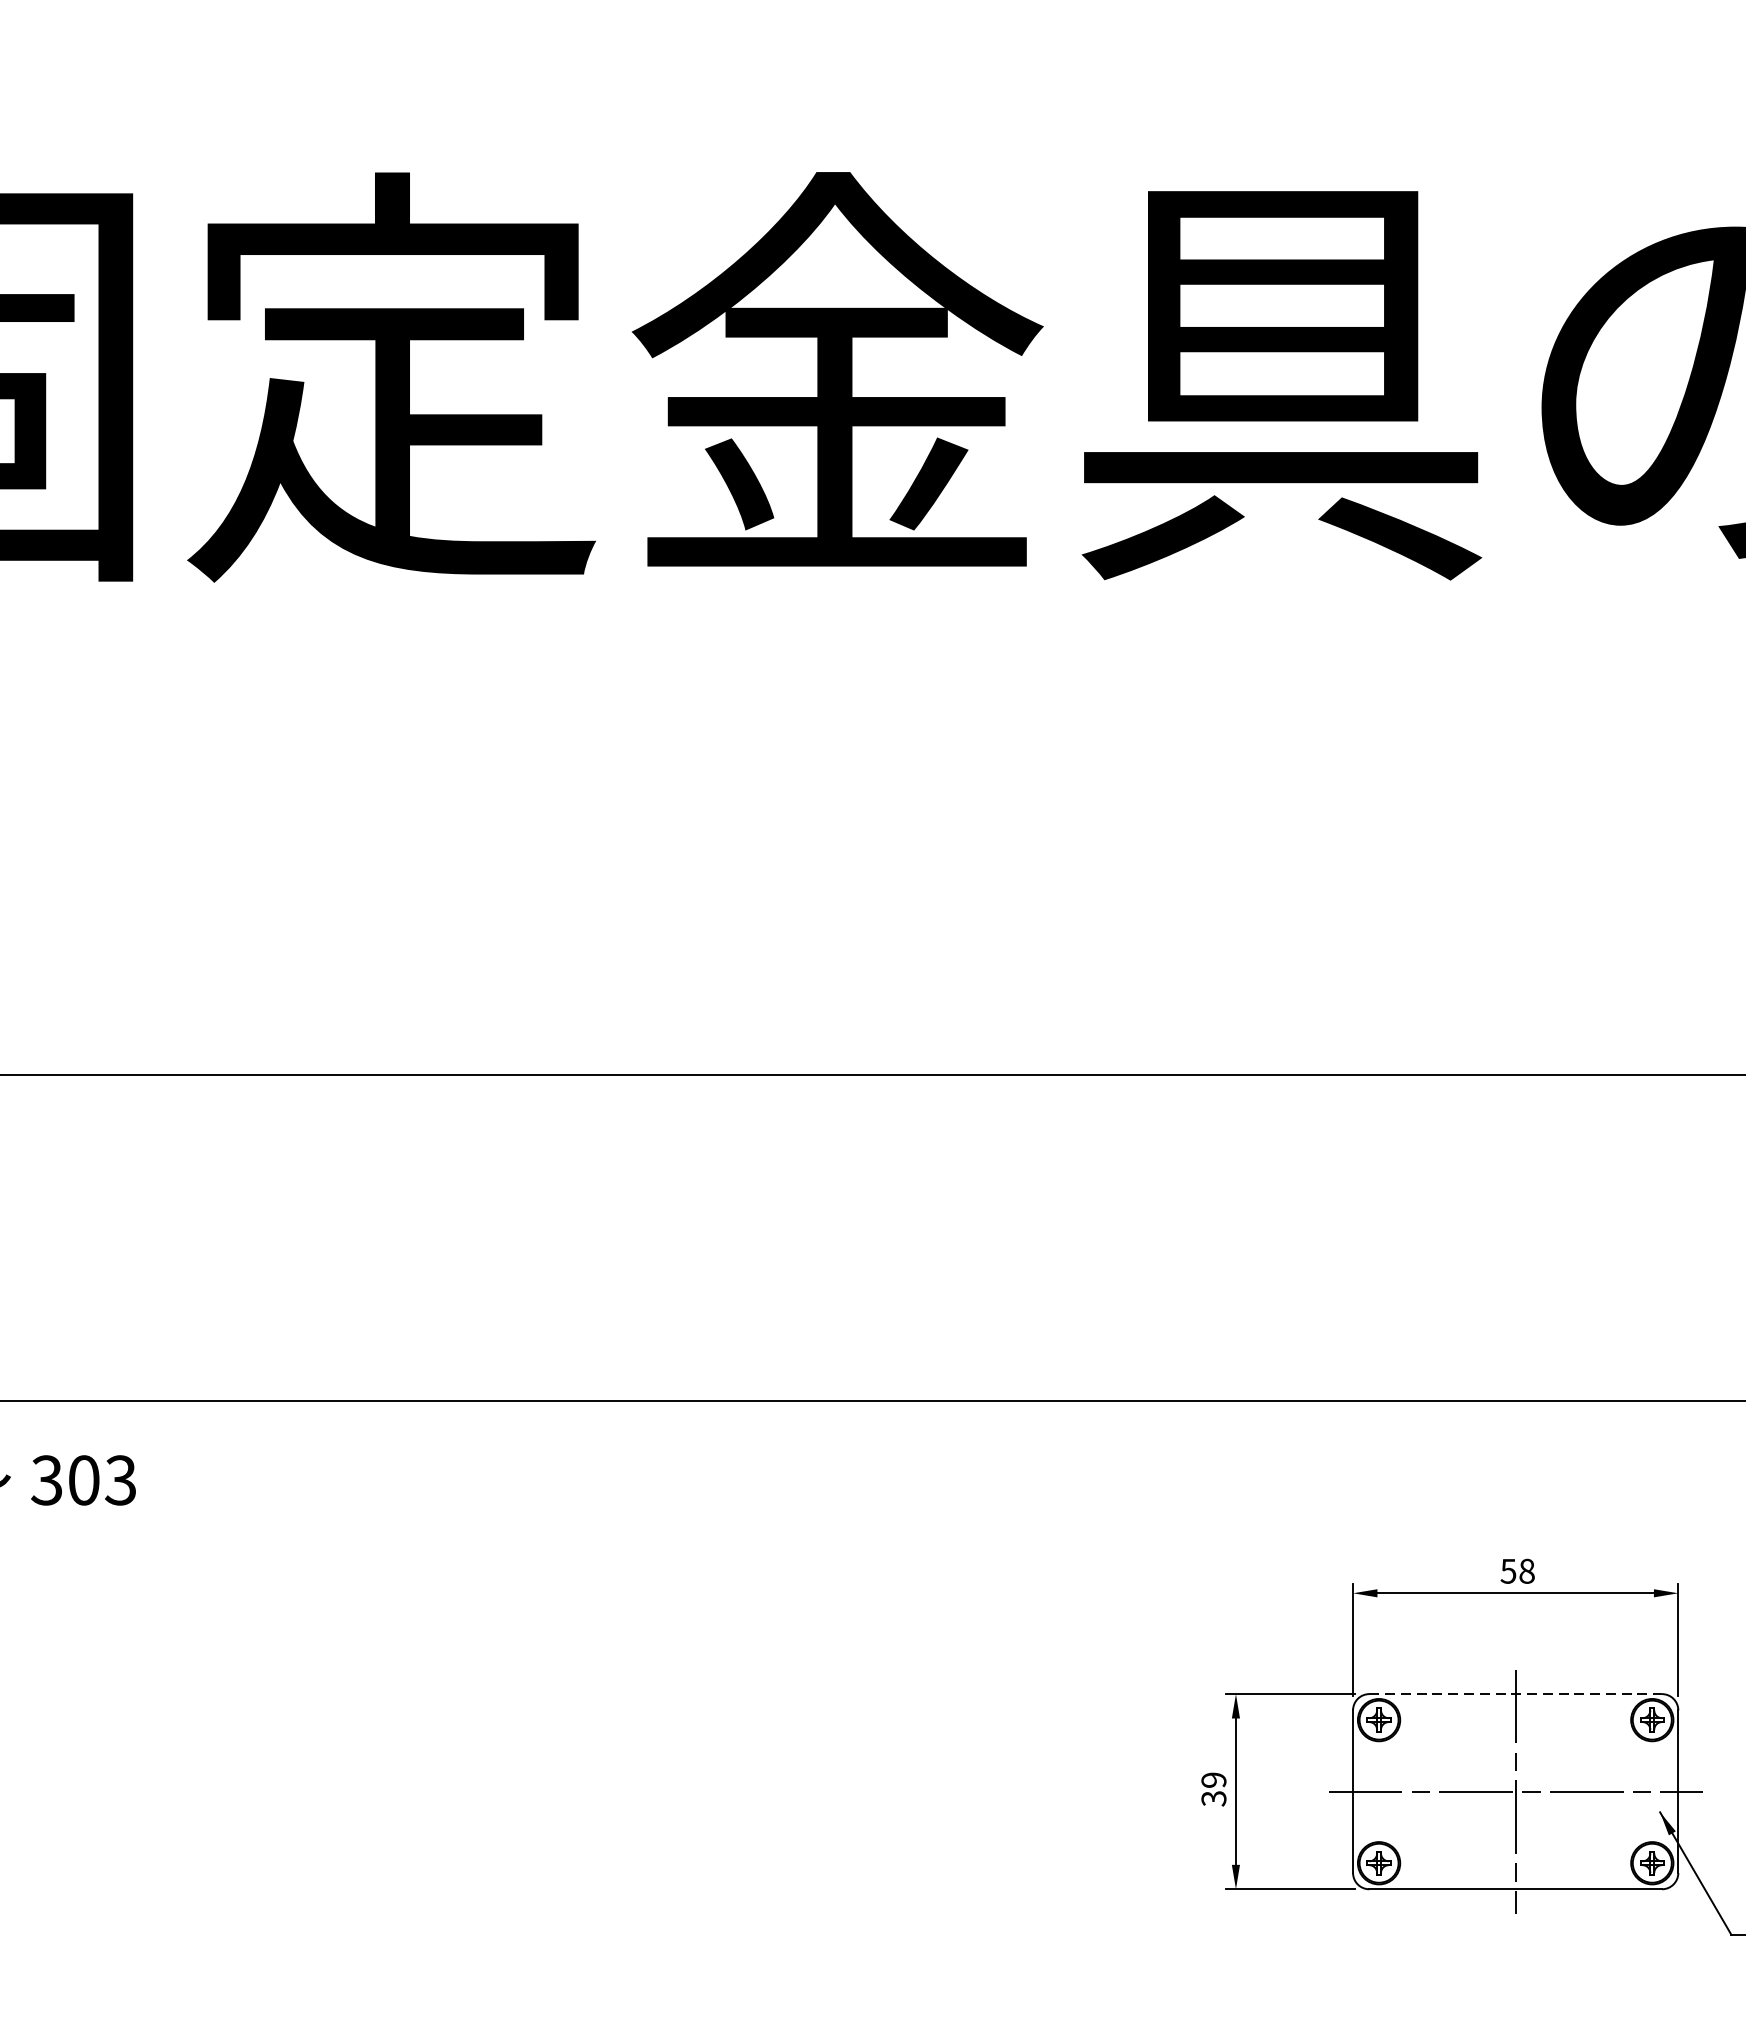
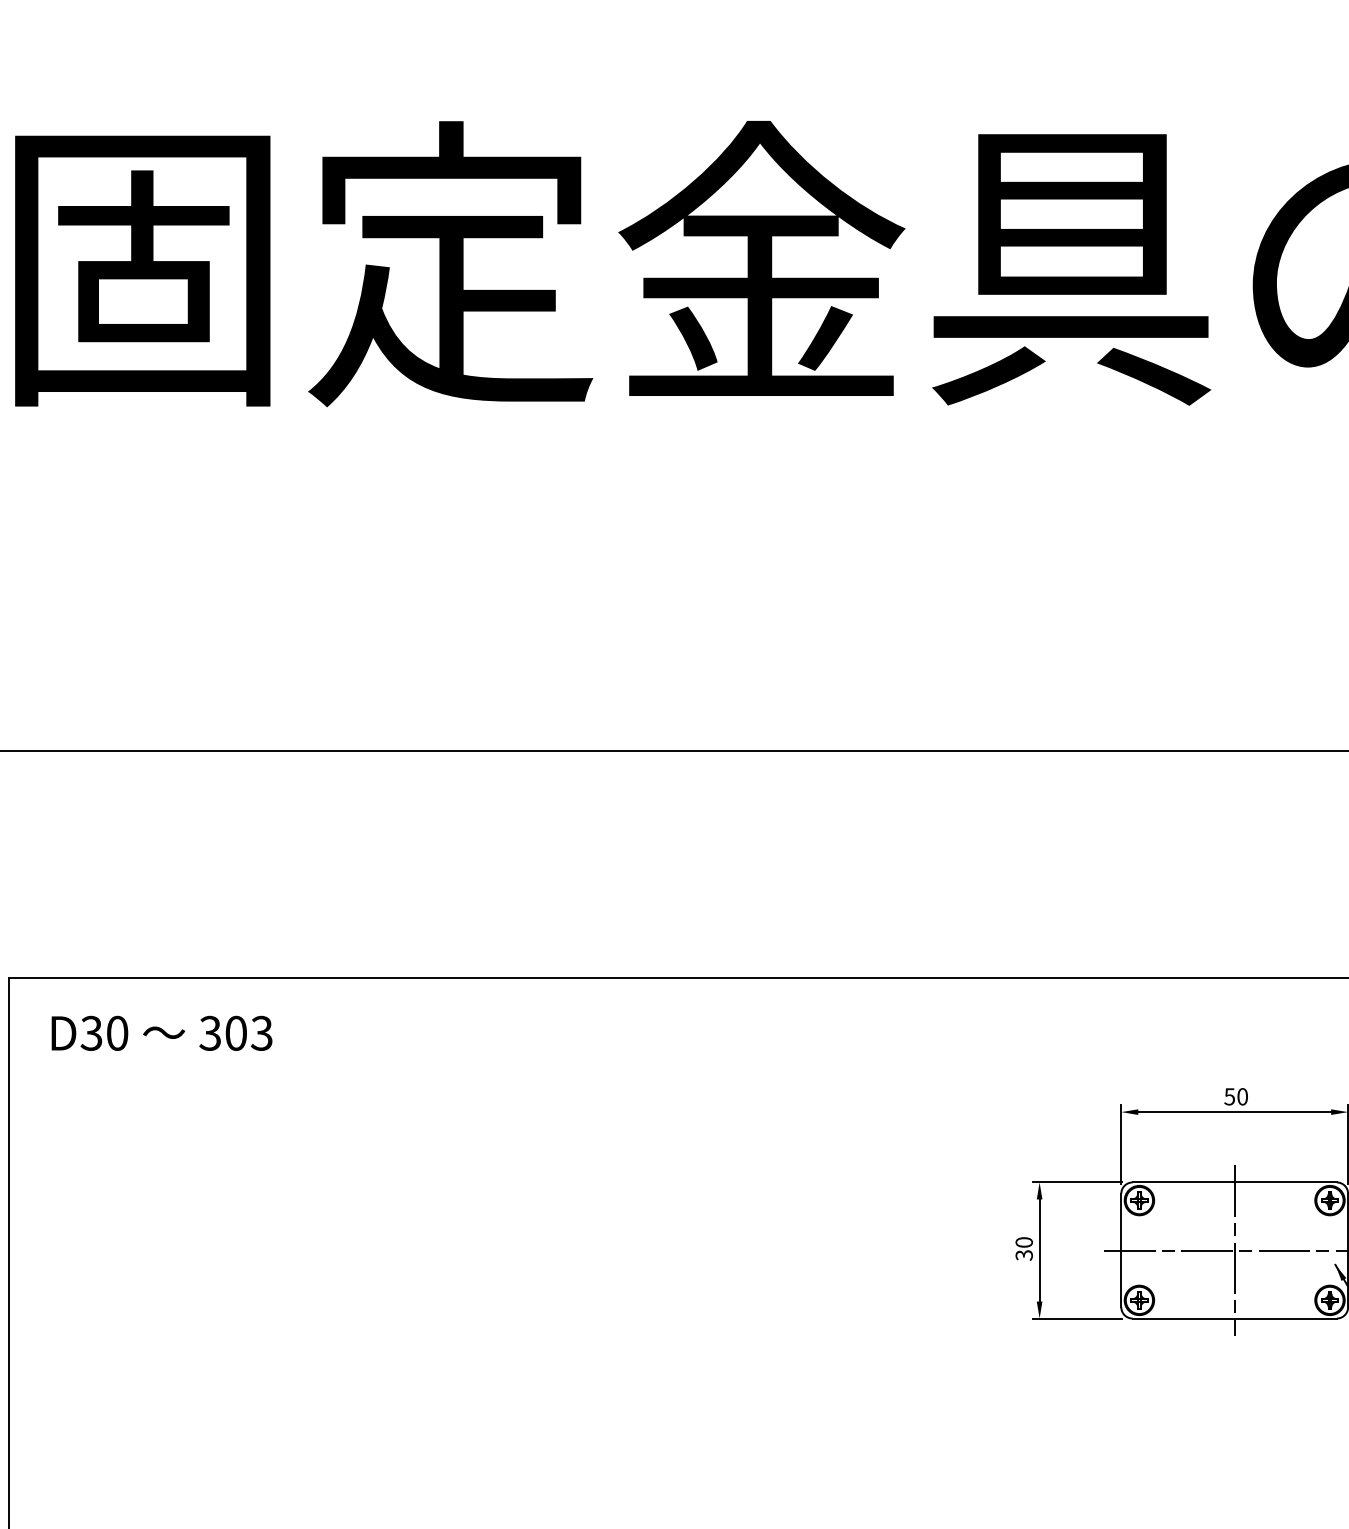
text: (1526, 1570) -> (1242, 1096), 58 -> 50
line: (1516, 1694) -> (1235, 1182), dashed -> solid
text: (1212, 1780) -> (1023, 1242), 39 -> 30

